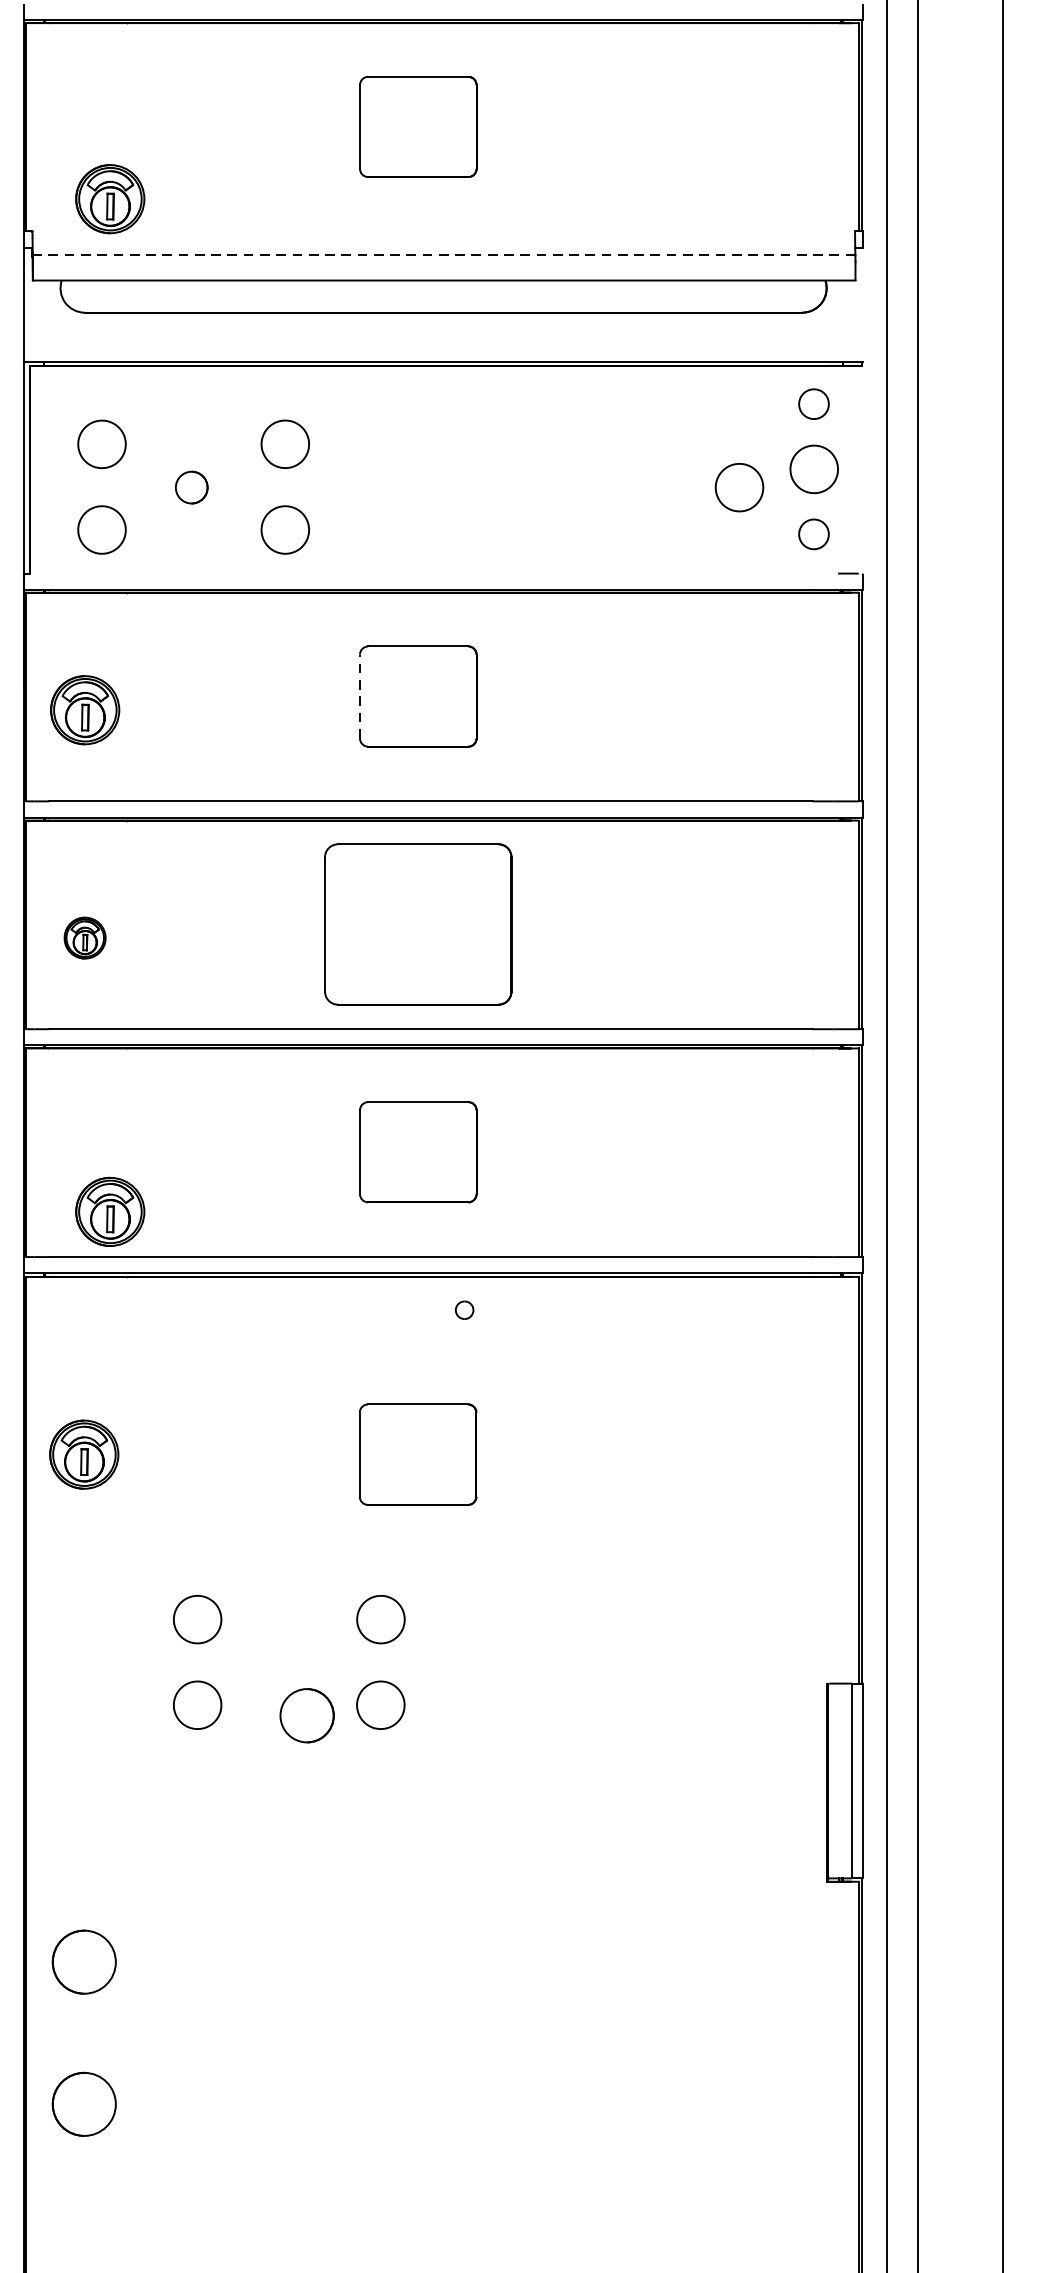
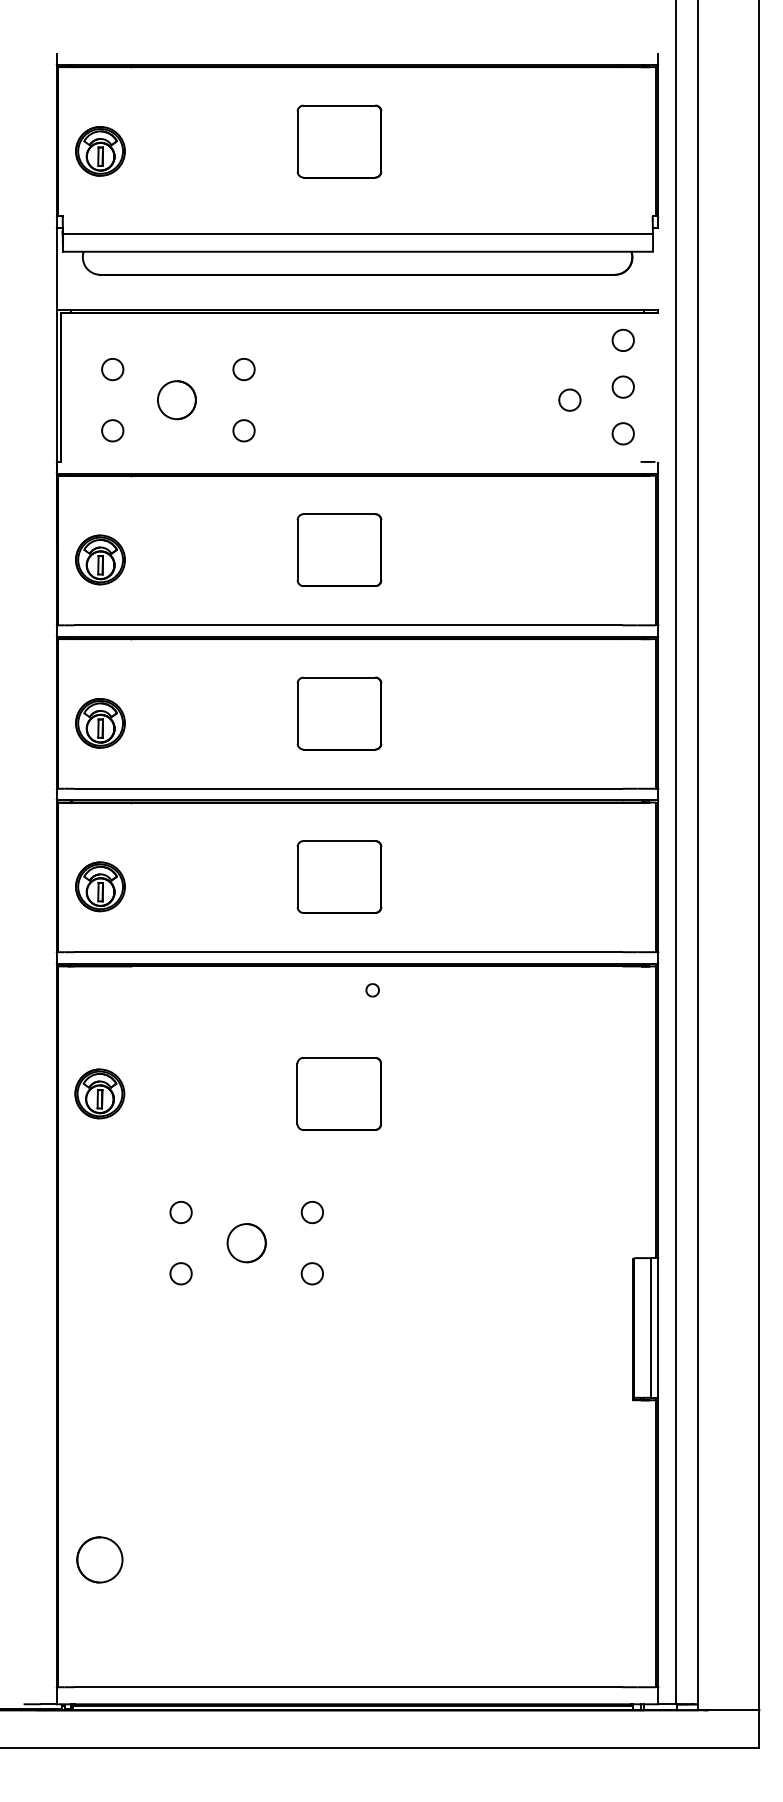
part: (110, 199) -> (100, 151), moved
line: (443, 255) -> (357, 233), dashed -> solid
part: (101, 444) -> (112, 369), size x0.62
part: (284, 444) -> (243, 369), size x0.62
part: (812, 468) -> (622, 386), size x0.62
part: (739, 486) -> (569, 399), size x0.62
part: (191, 487) -> (176, 400), size x1.67
part: (101, 529) -> (112, 430), size x0.62
part: (284, 529) -> (243, 430), size x0.62
line: (359, 695) -> (297, 549), dashed -> solid
part: (418, 924) -> (339, 713), size x0.62
part: (85, 938) -> (100, 723), size x1.67
part: (110, 1211) -> (100, 886), moved
part: (196, 1619) -> (180, 1212), size x0.62
part: (379, 1619) -> (311, 1212), size x0.62
part: (196, 1705) -> (180, 1273), size x0.62
part: (379, 1705) -> (311, 1273), size x0.62
part: (306, 1716) -> (246, 1243), moved
part: (83, 1961) -> (99, 1457), removed

